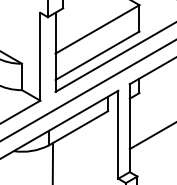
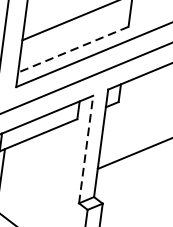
line: (97, 56) -> (73, 50), solid -> dashed
line: (118, 134) -> (86, 149), solid -> dashed

